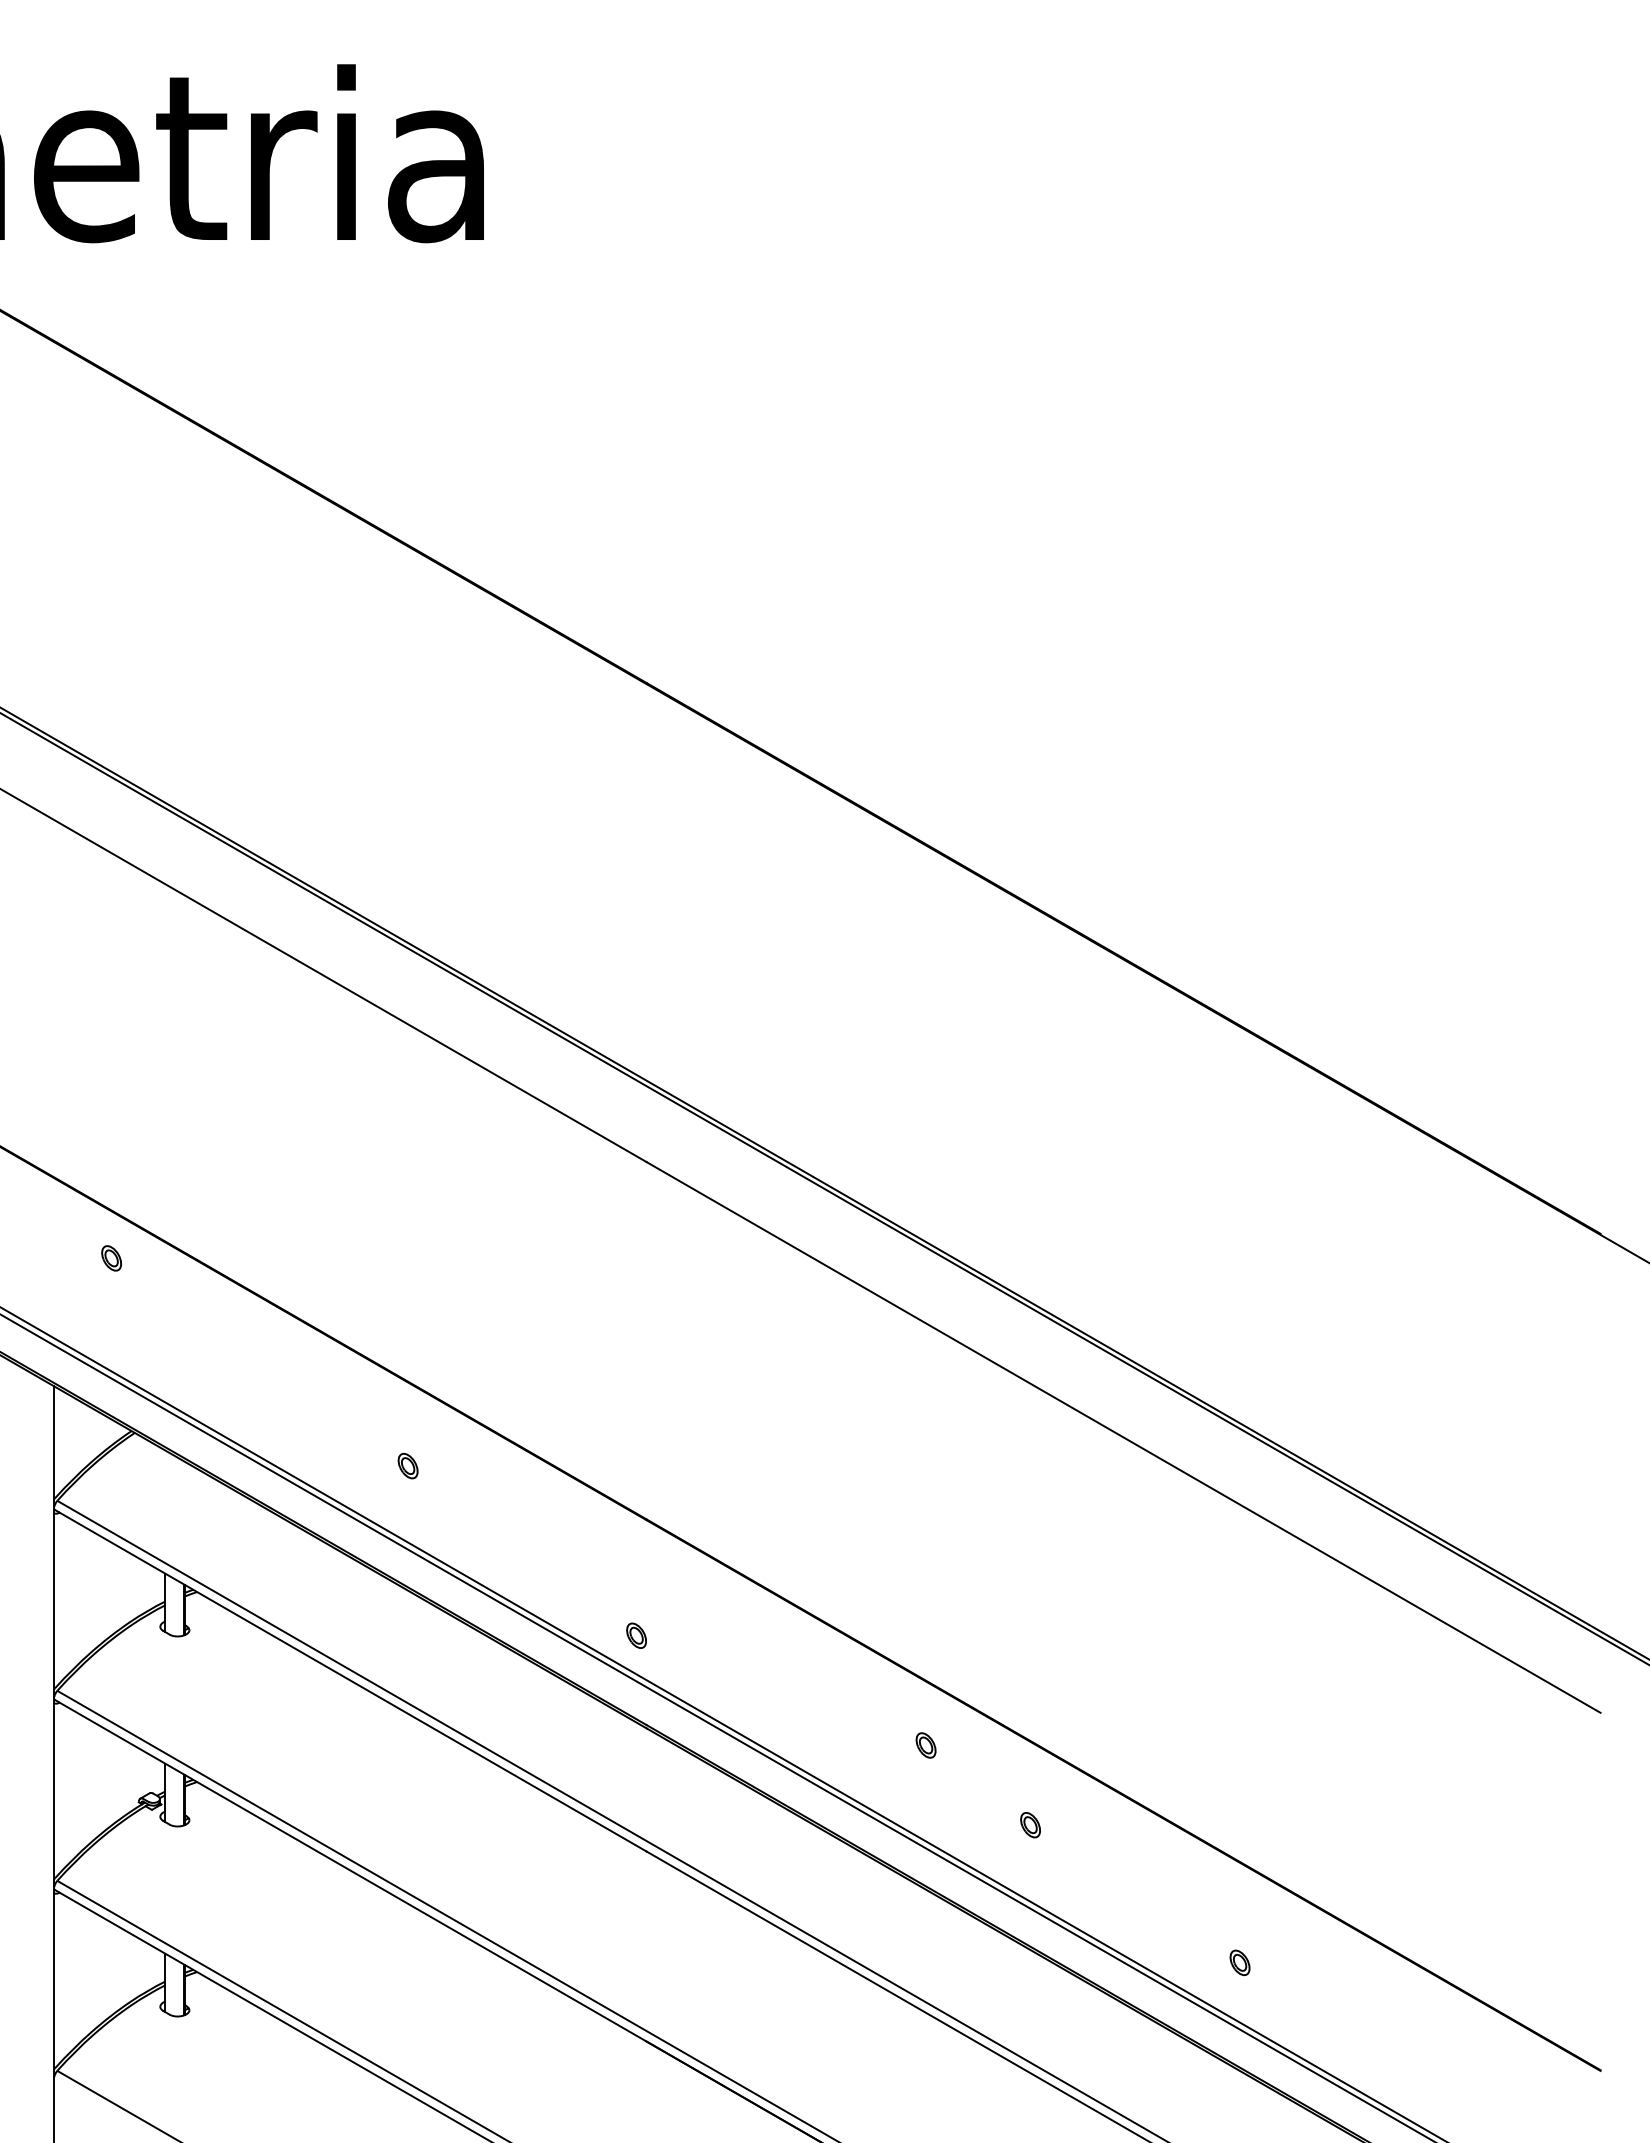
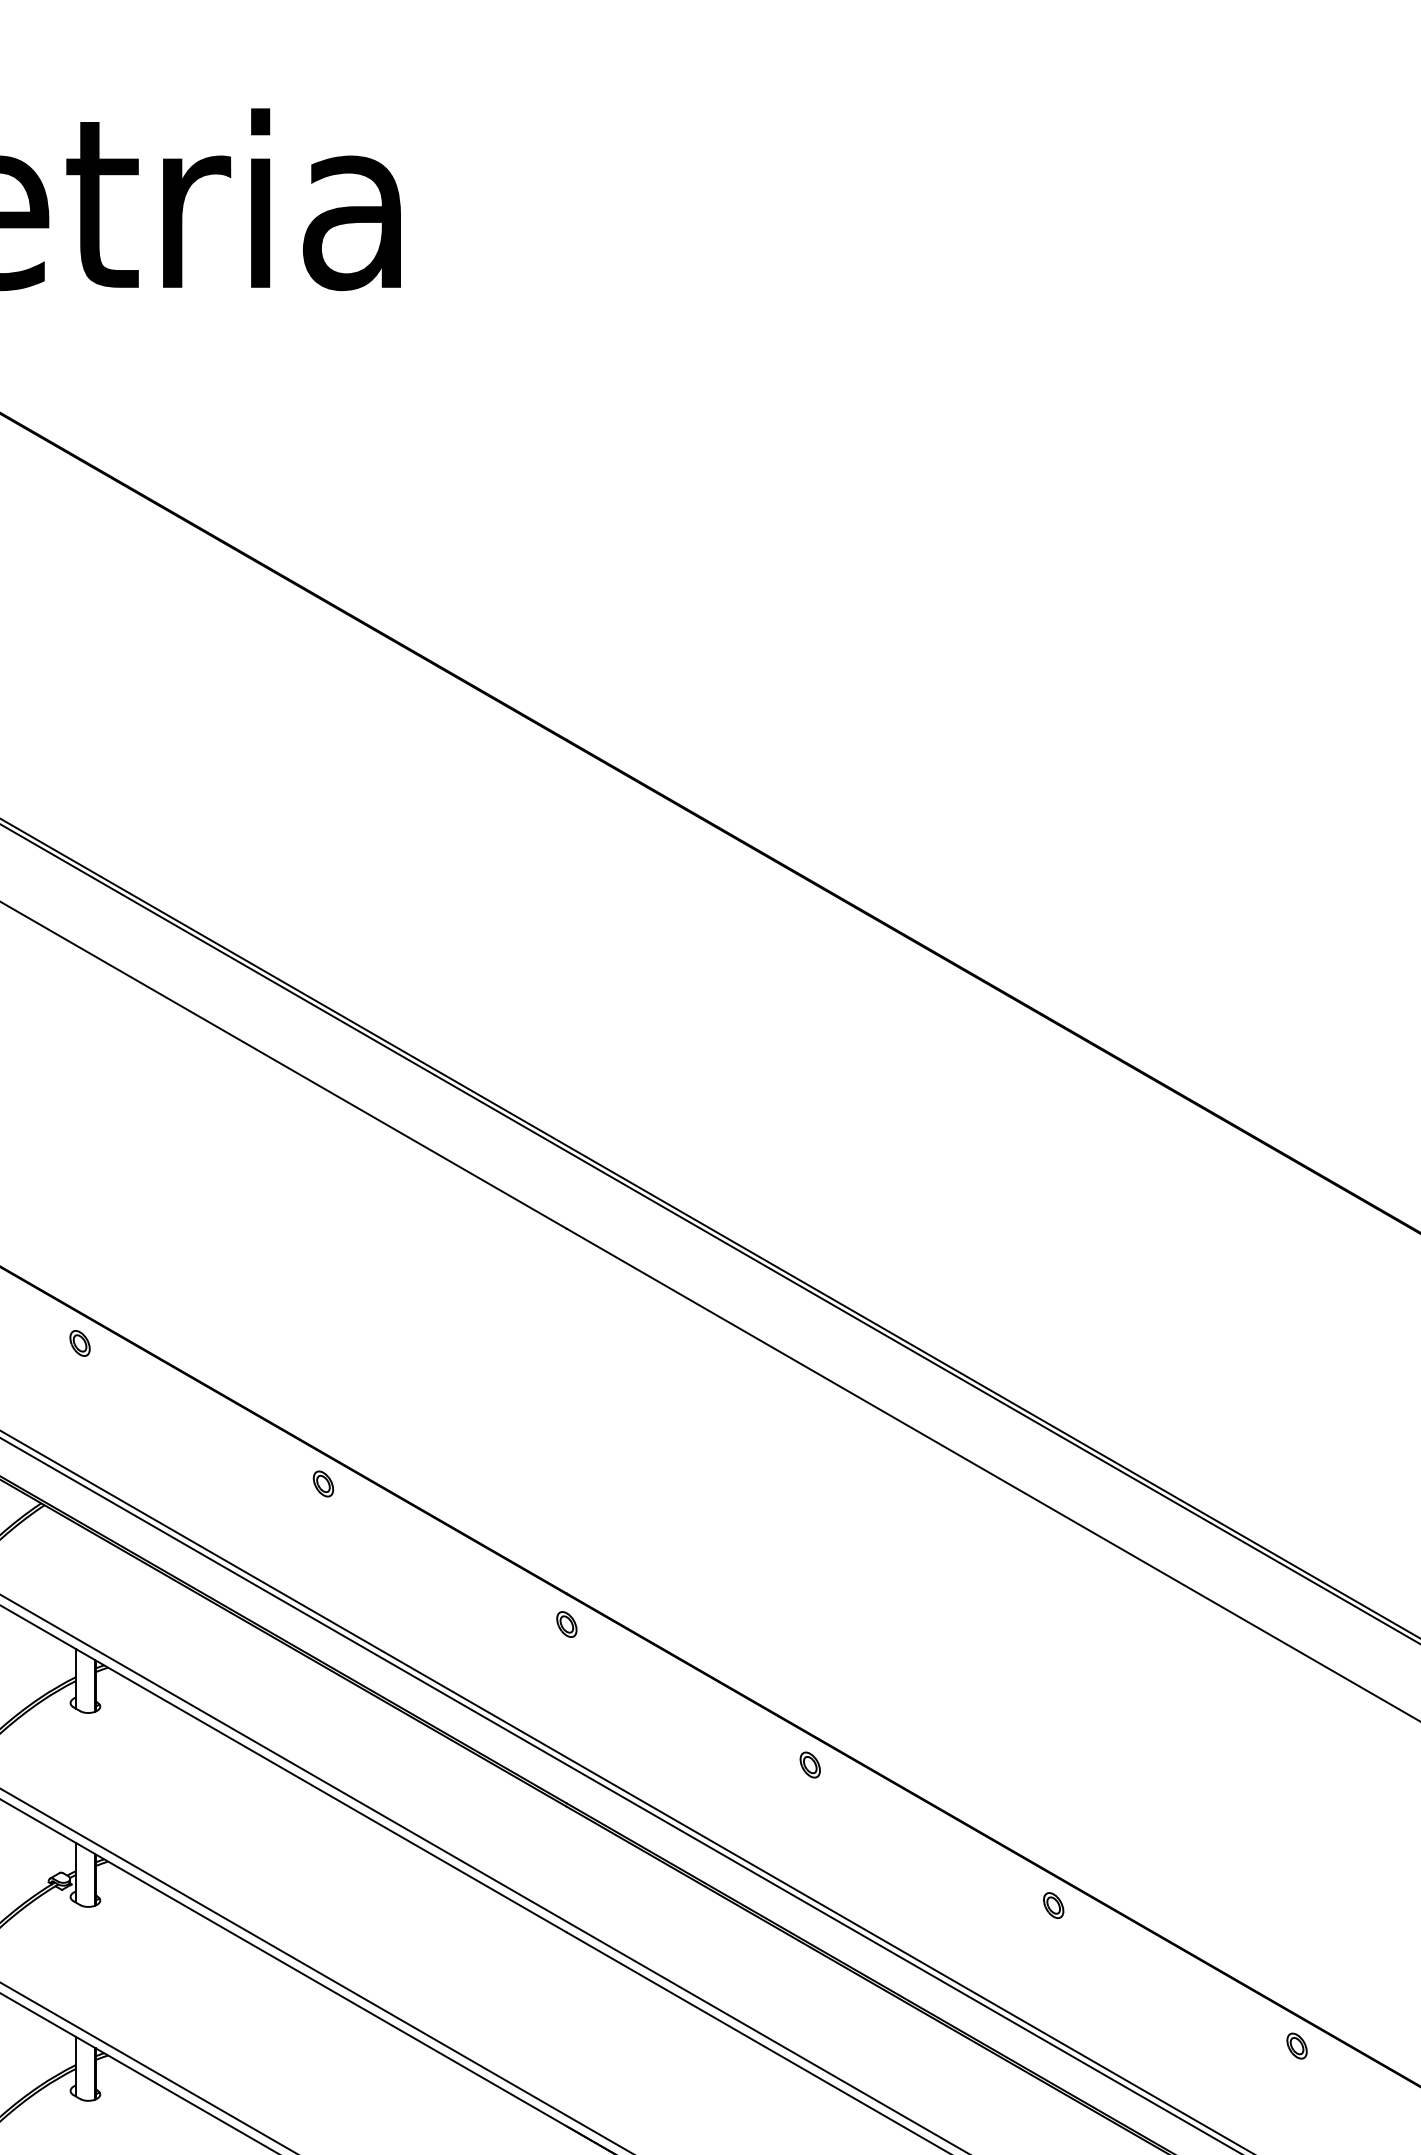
part: (111, 1258) -> (79, 1343), moved
part: (407, 1466) -> (322, 1484), moved
part: (636, 1635) -> (566, 1624), moved
part: (925, 1745) -> (809, 1765), moved
part: (1030, 1825) -> (1053, 1905), moved
part: (1239, 1962) -> (1296, 2045), moved

